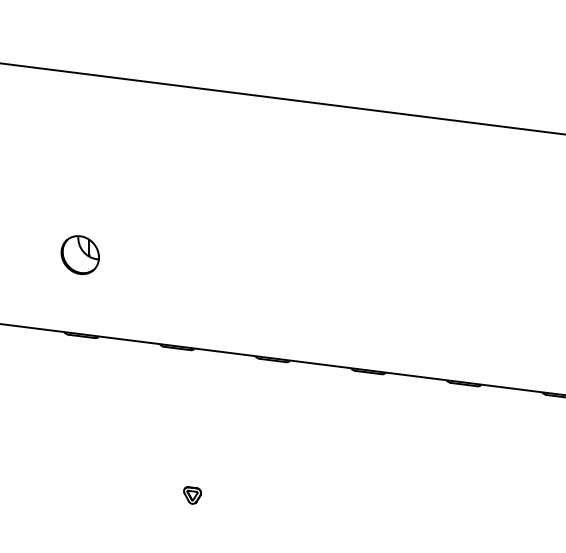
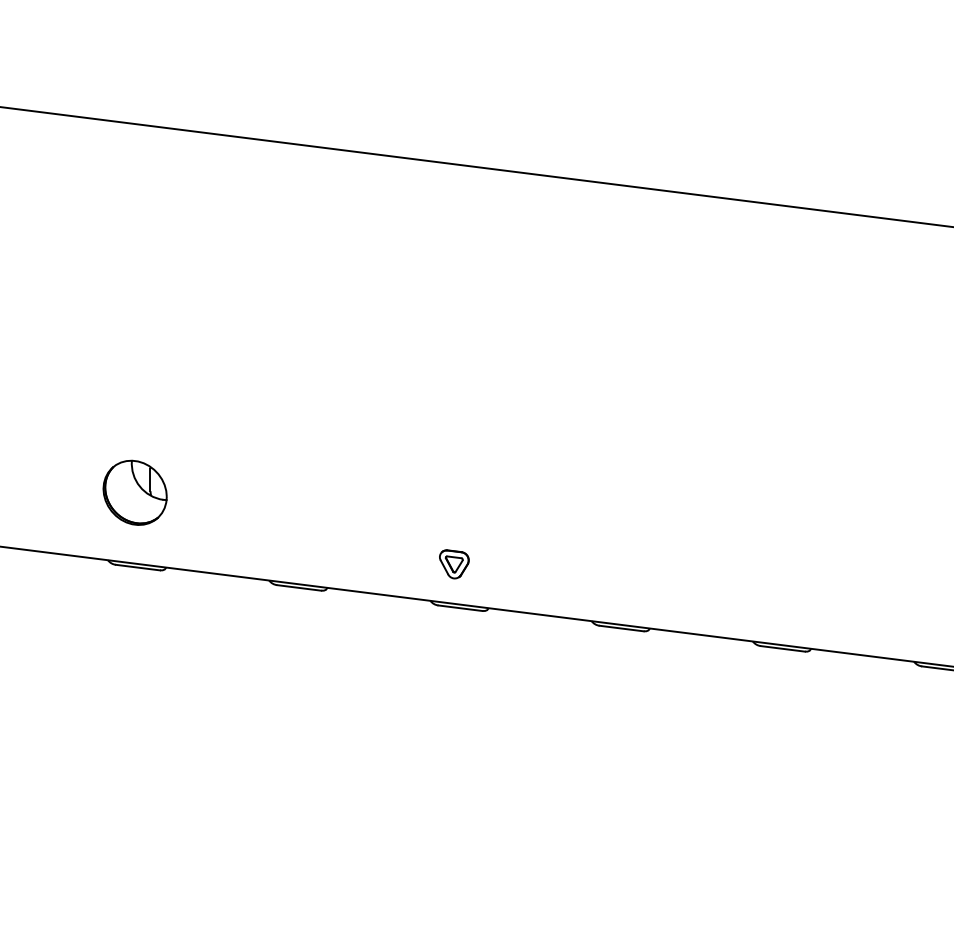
part: (79, 255) -> (133, 493), moved
part: (192, 495) -> (454, 564), moved

